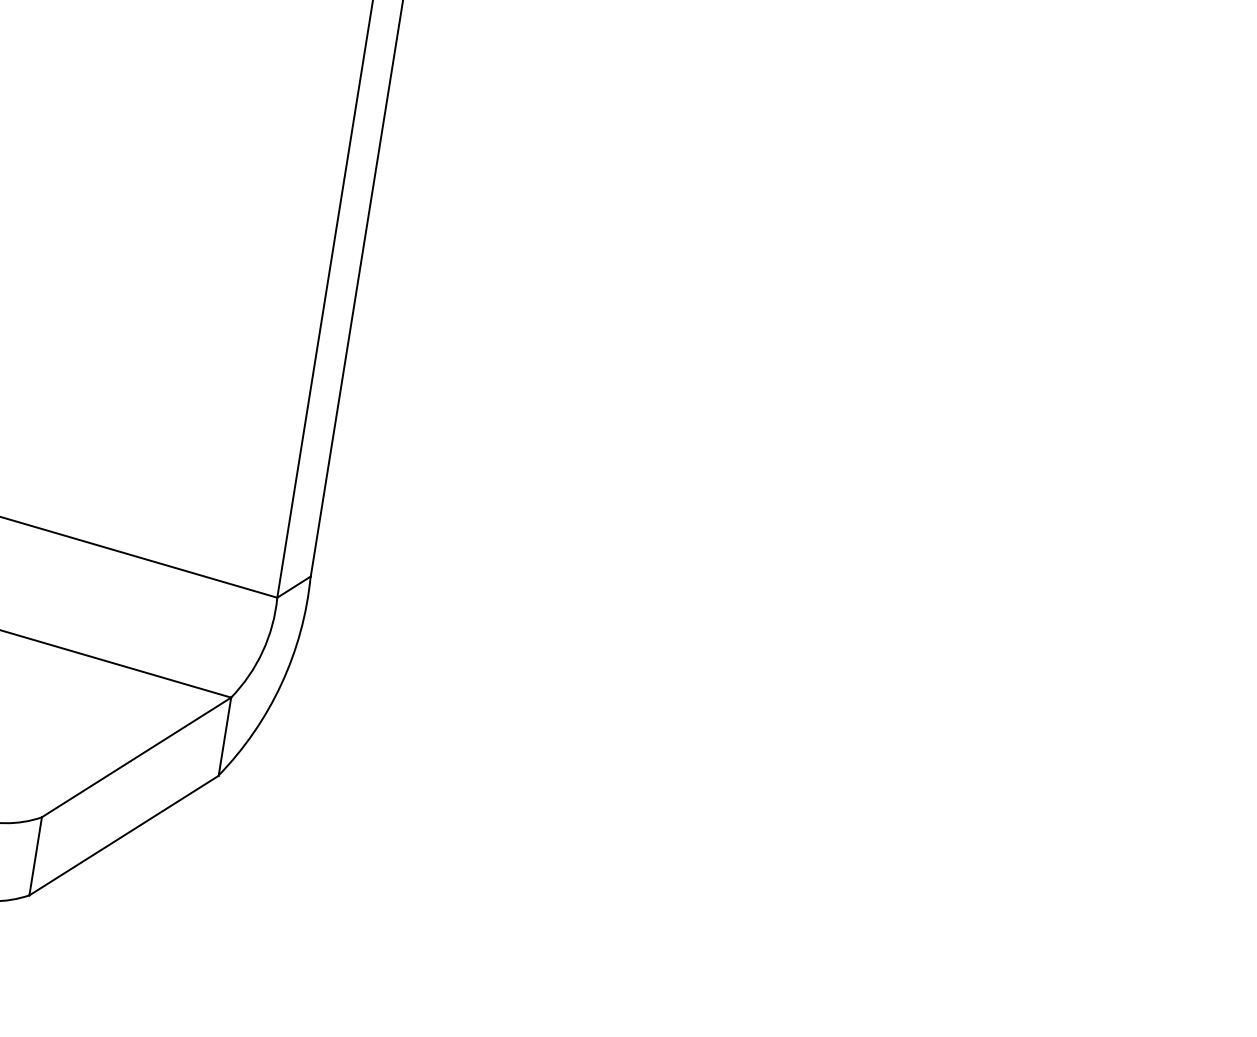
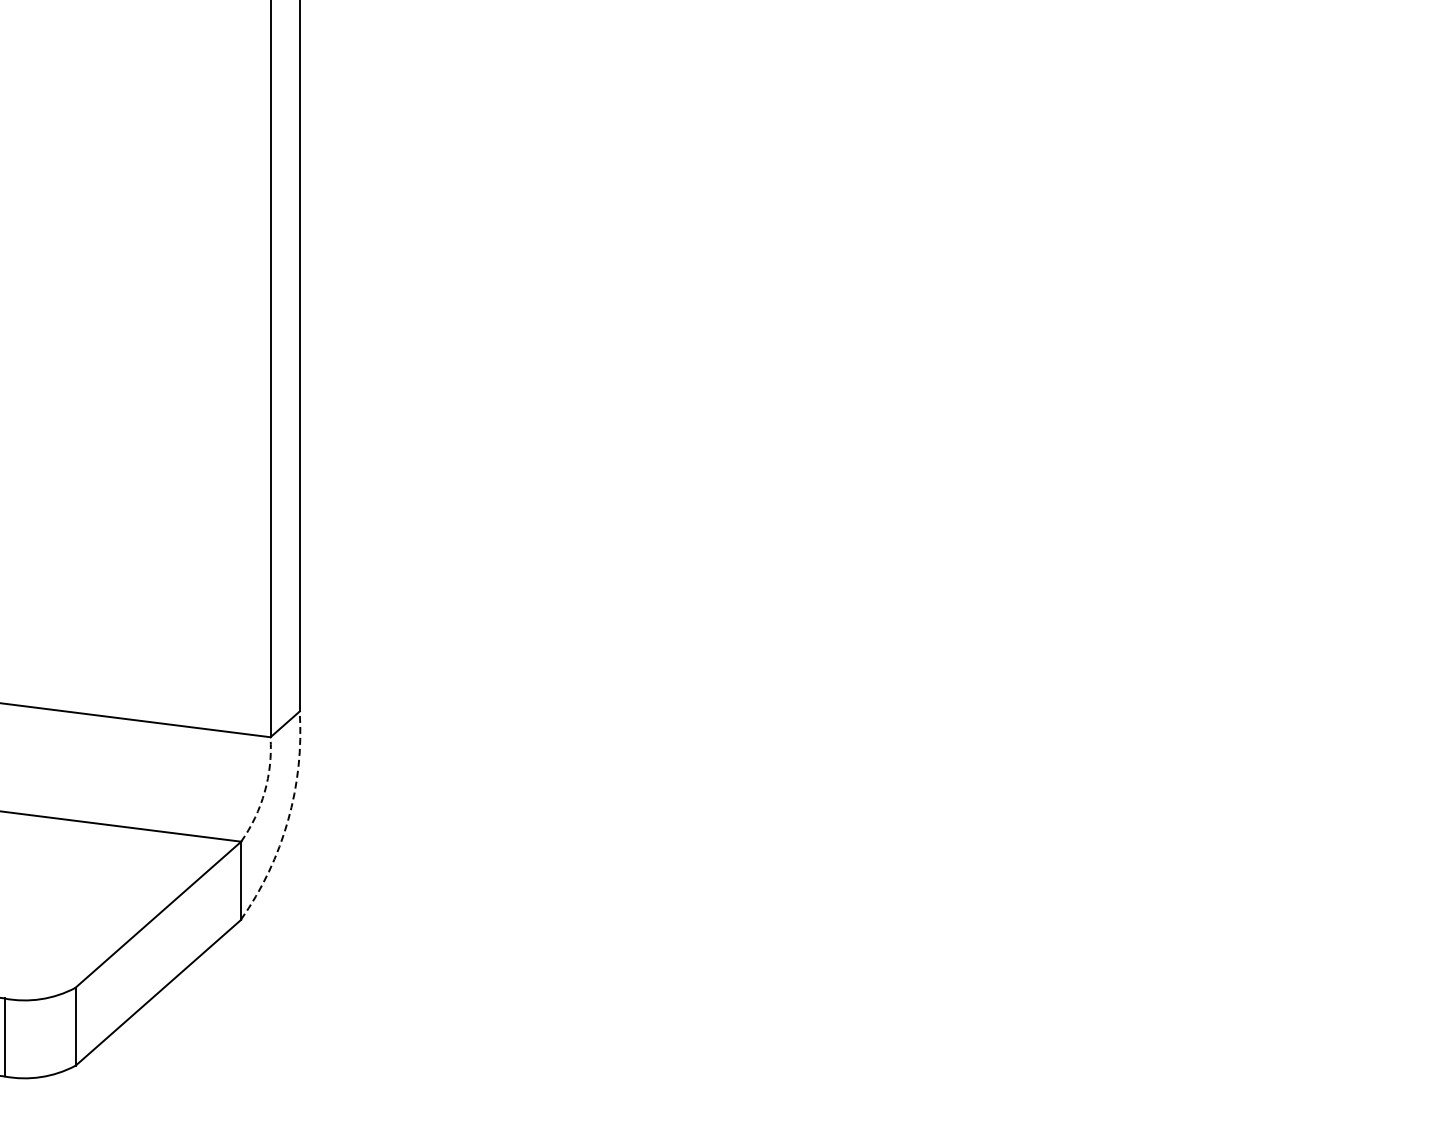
arc: (262, 652) -> (264, 792), solid -> dashed
arc: (281, 683) -> (288, 820), solid -> dashed

